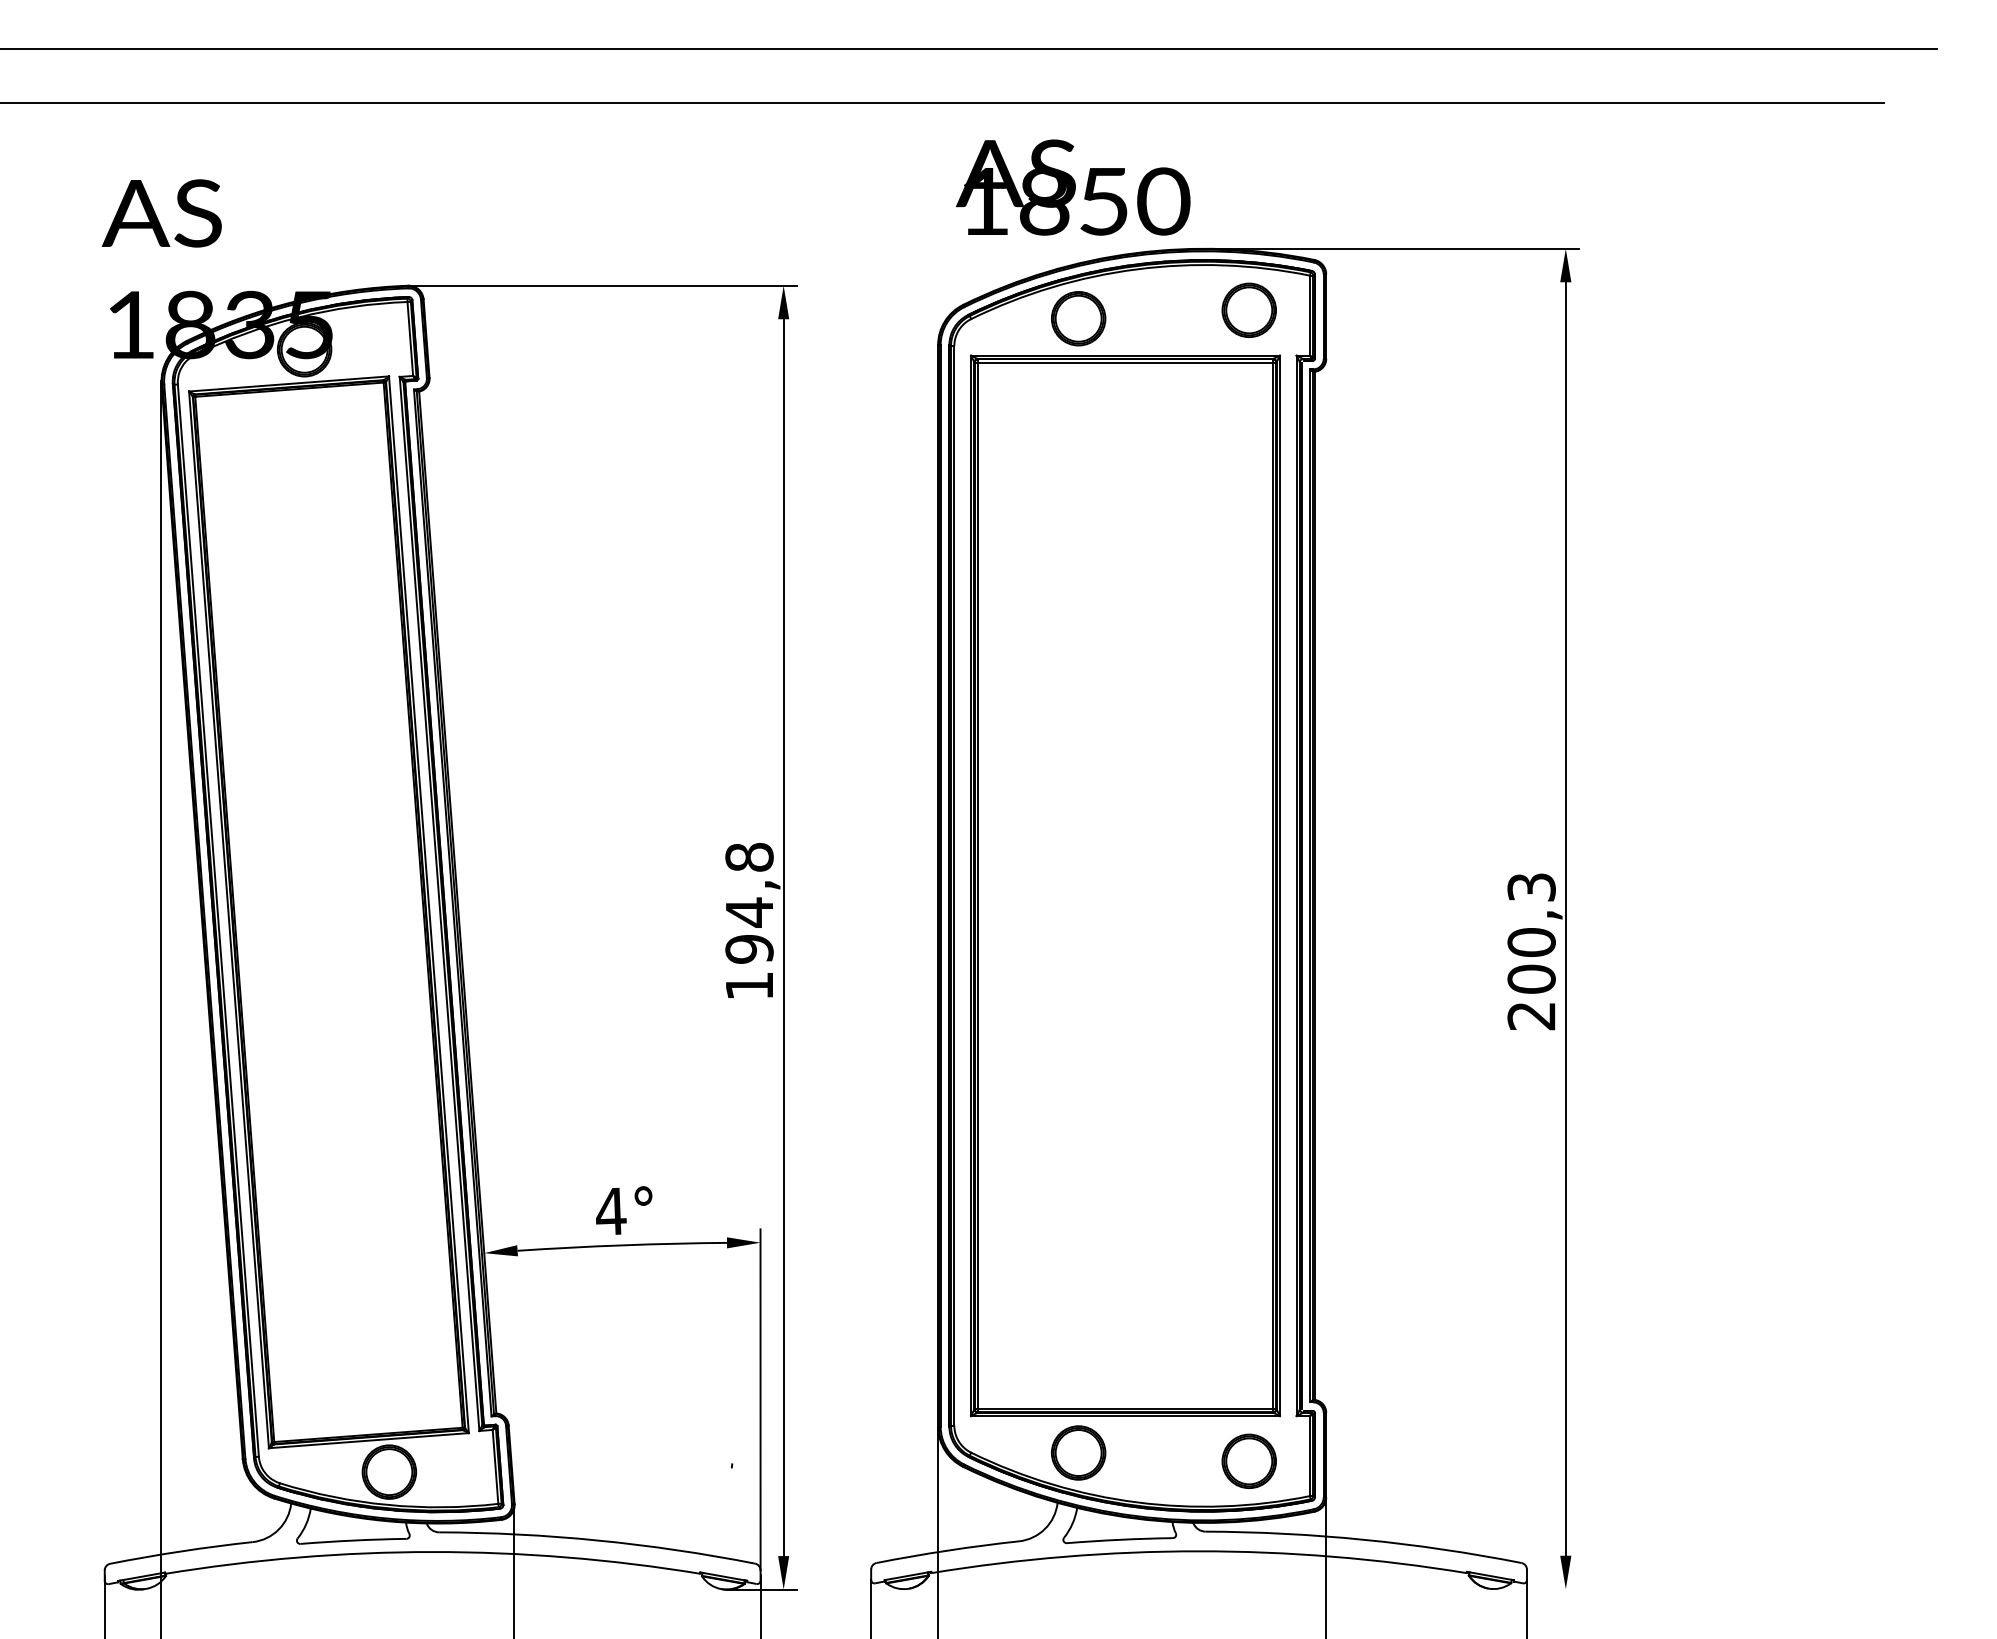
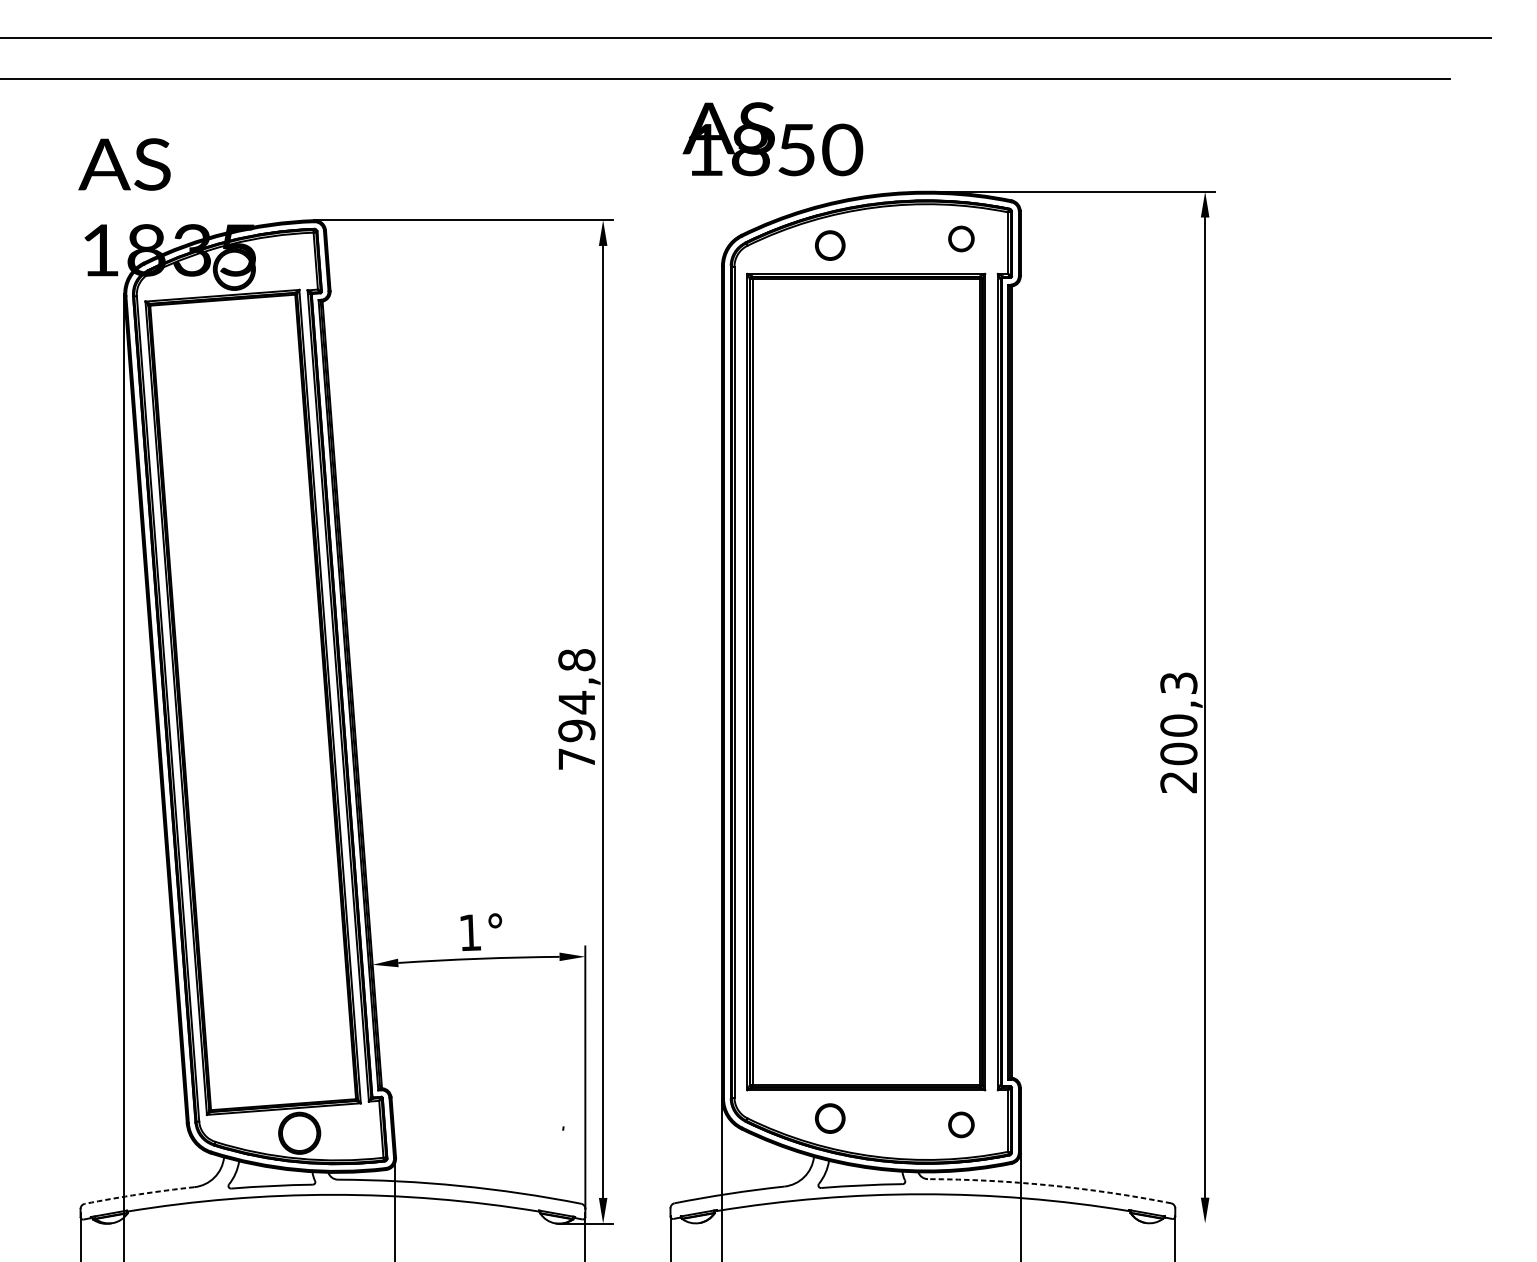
text: (1073, 187) -> (773, 139), moved
part: (1248, 309) -> (960, 238), size x0.6
part: (1078, 318) -> (830, 245), size x0.7
text: (749, 985) -> (576, 758), 194,8 -> 794,8
text: (611, 1211) -> (470, 932), 4° -> 1°
part: (1078, 1452) -> (830, 1118), size x0.7
part: (1248, 1460) -> (960, 1124), size x0.6
arc: (1364, 1539) -> (1050, 1185), solid -> dashed
arc: (181, 1551) -> (139, 1194), solid -> dashed

